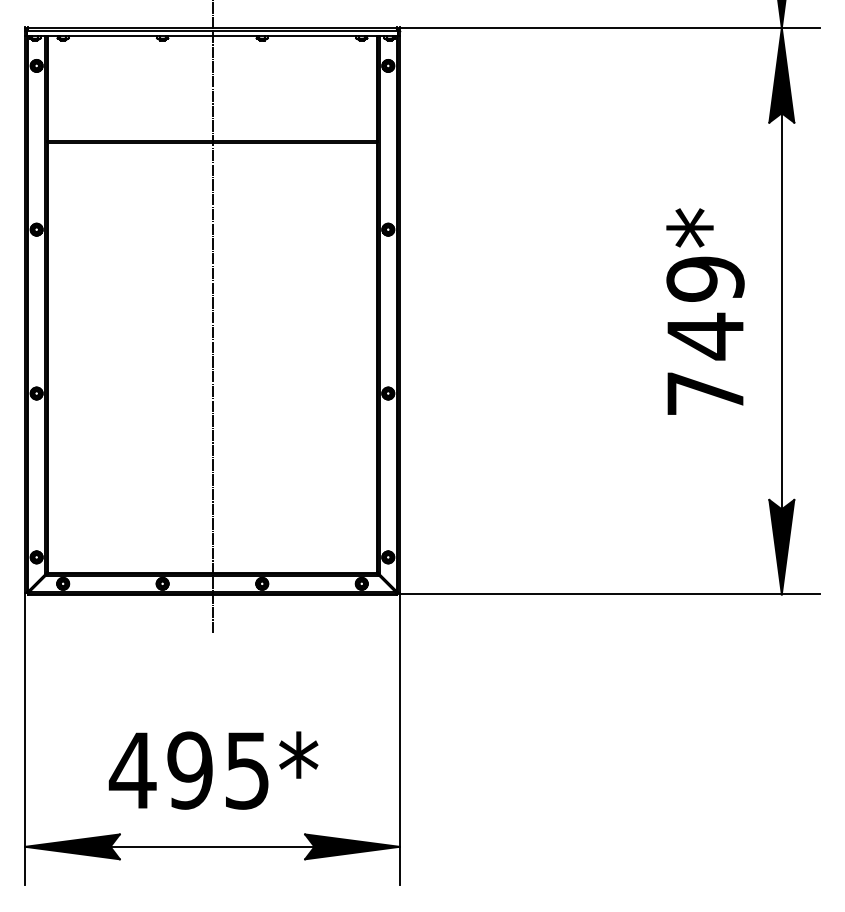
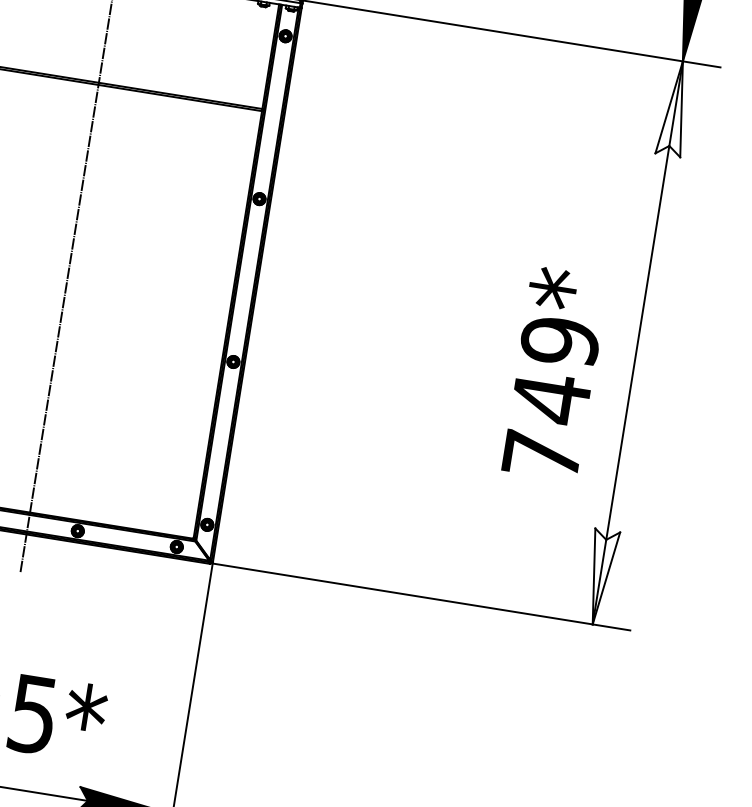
fill: (781, 75) -> (675, 108), removed
text: (705, 311) -> (555, 373), moved
fill: (781, 546) -> (600, 576), removed

